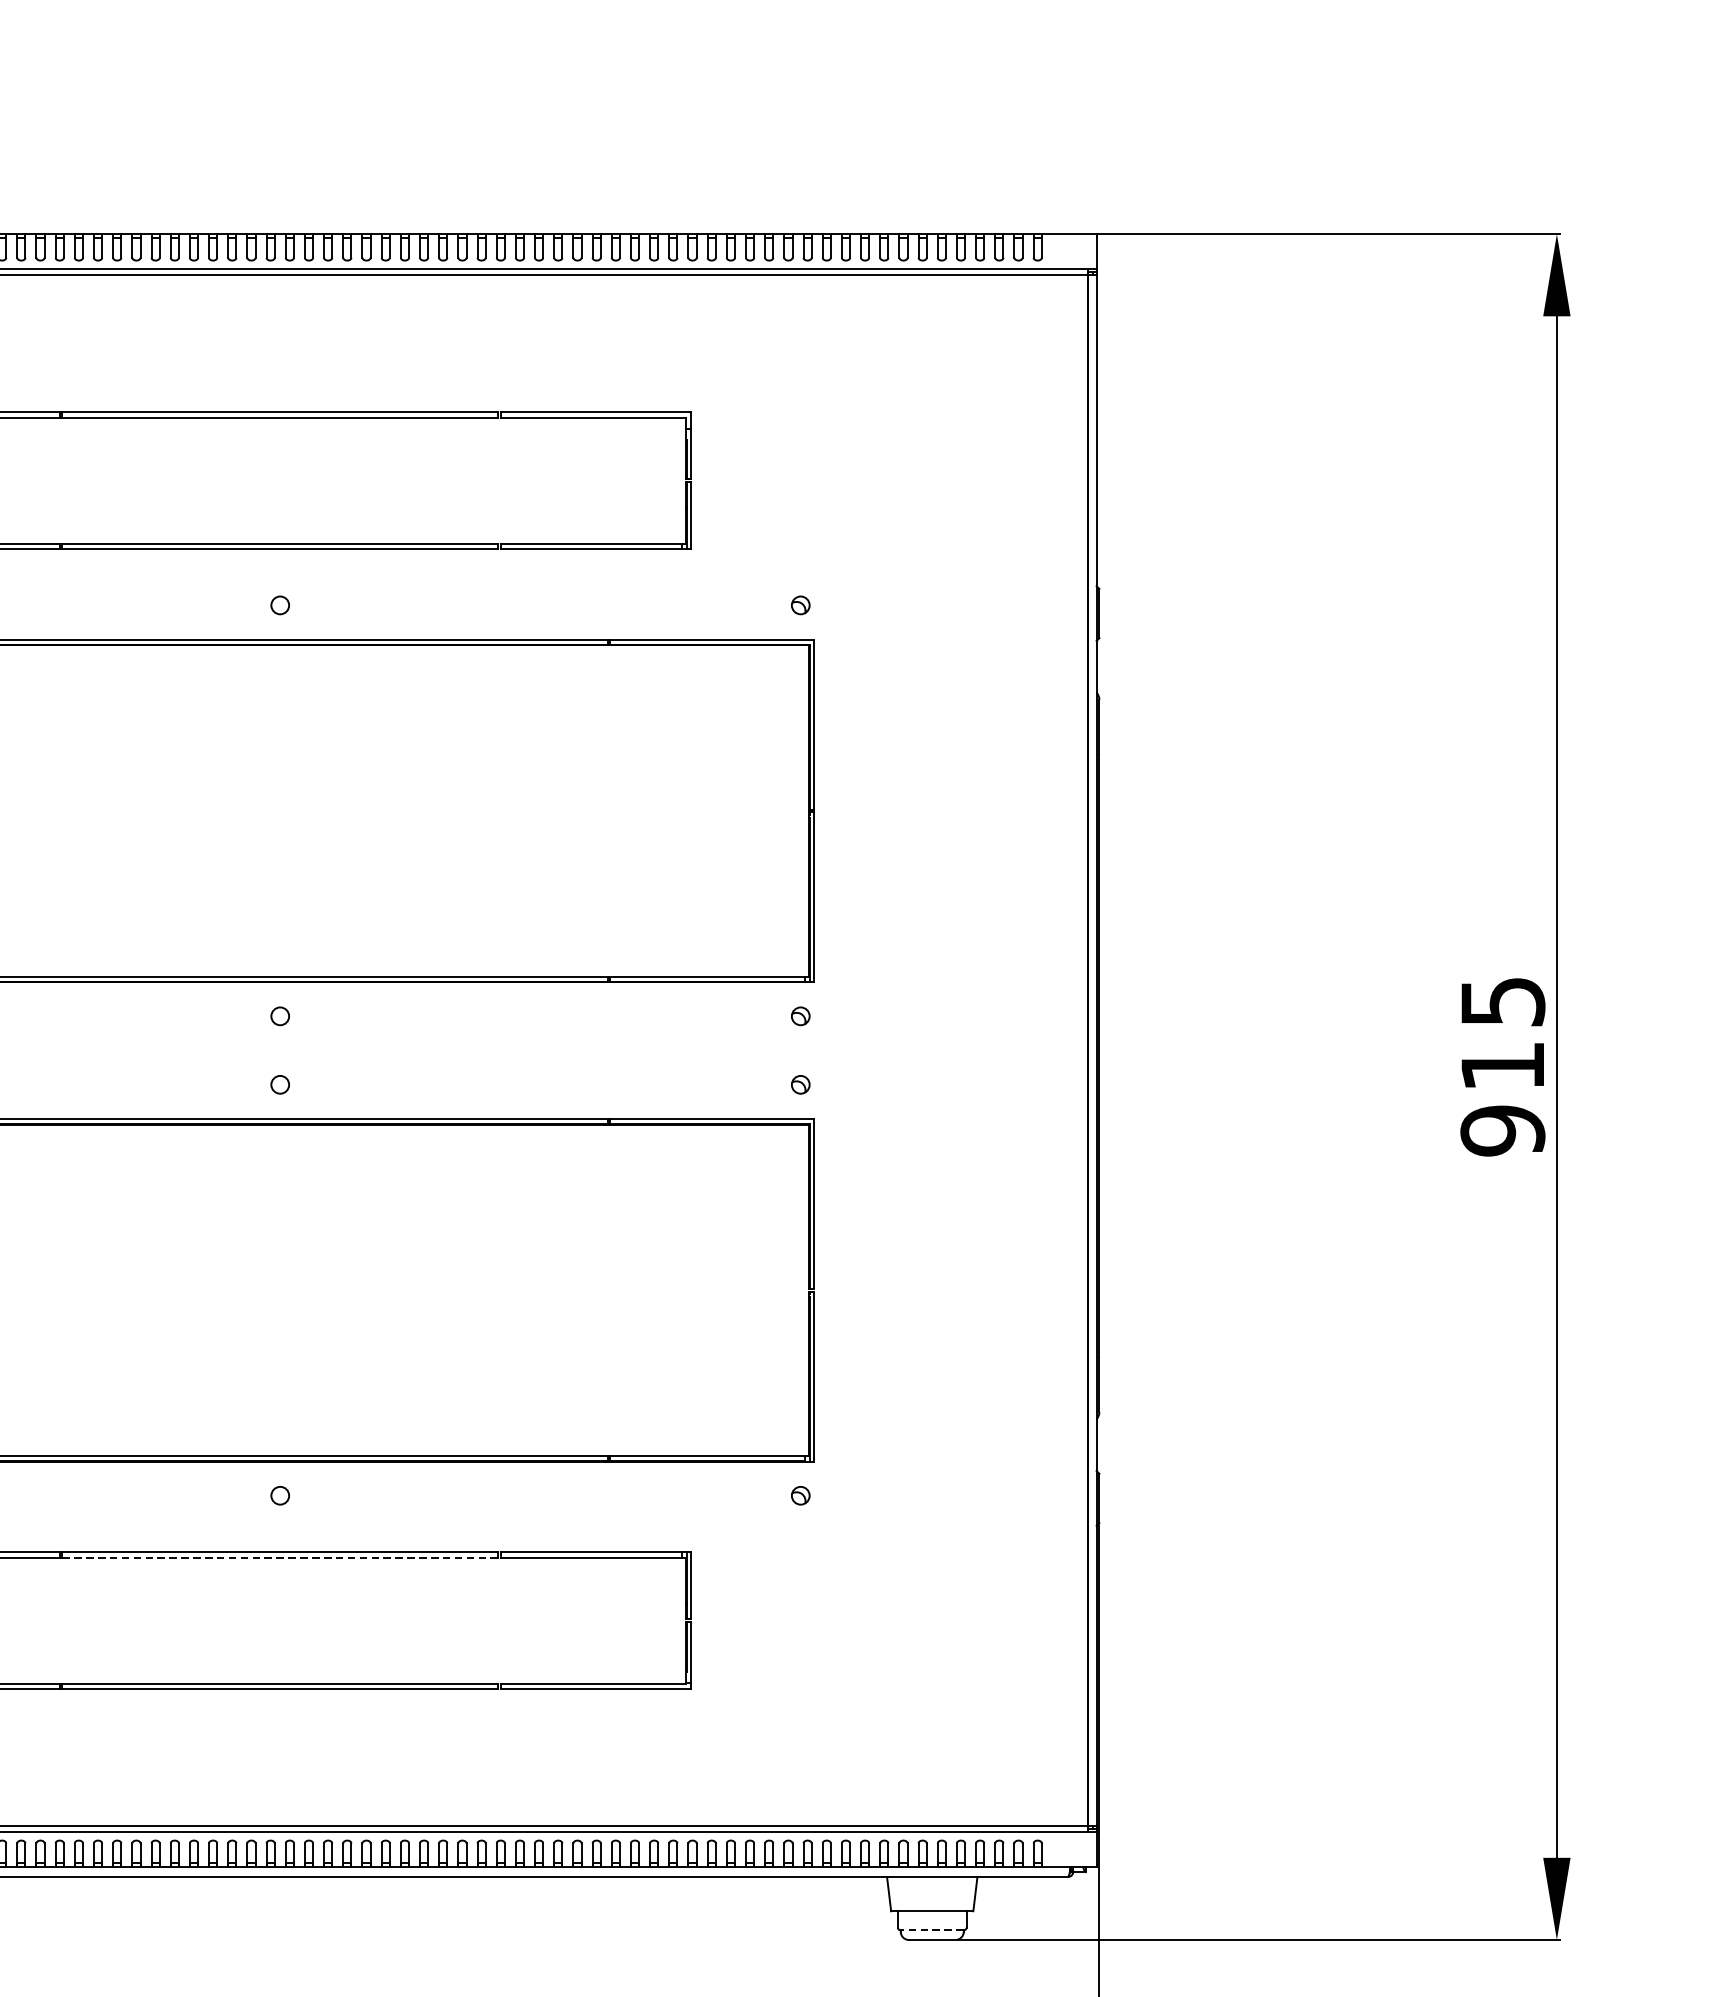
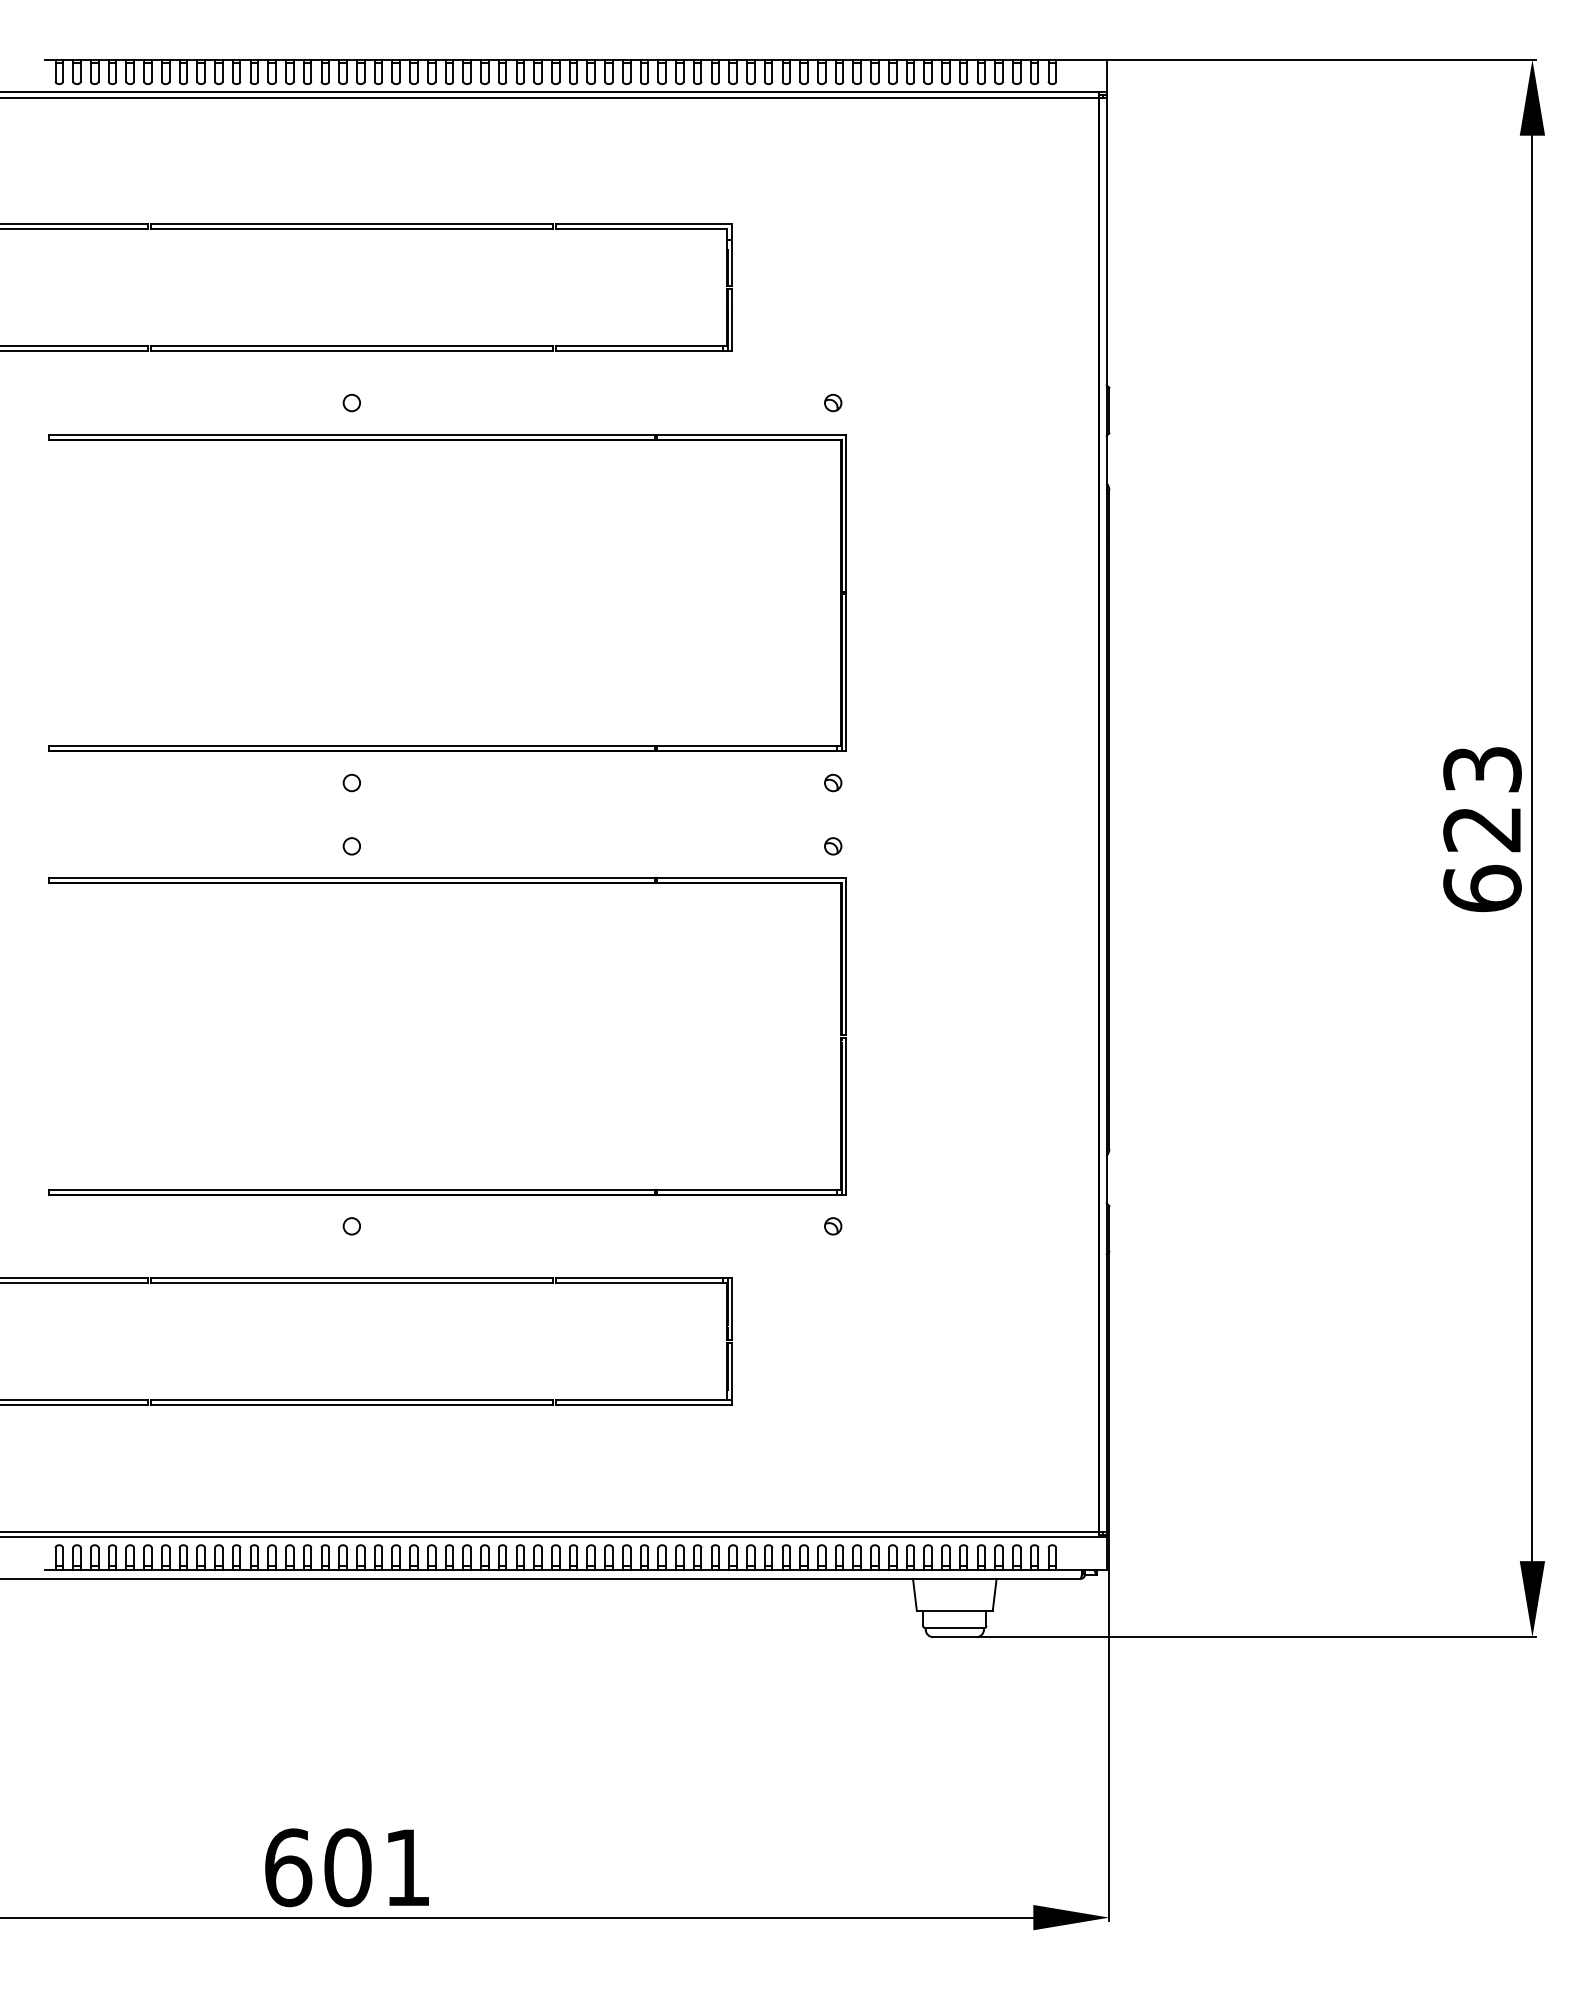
text: (1502, 1066) -> (1482, 829), 915 -> 623
line: (279, 1557) -> (351, 1283), dashed -> solid
line: (931, 1930) -> (954, 1628), dashed -> solid

